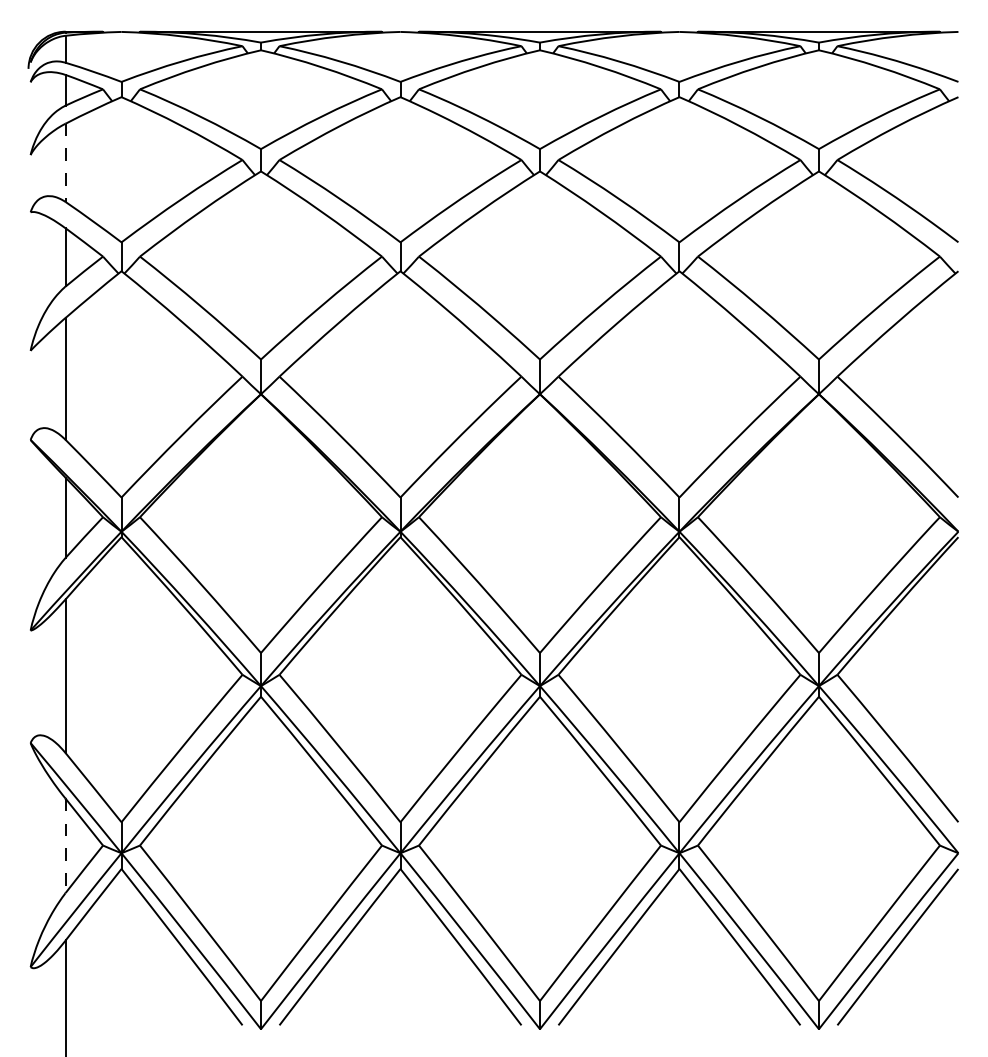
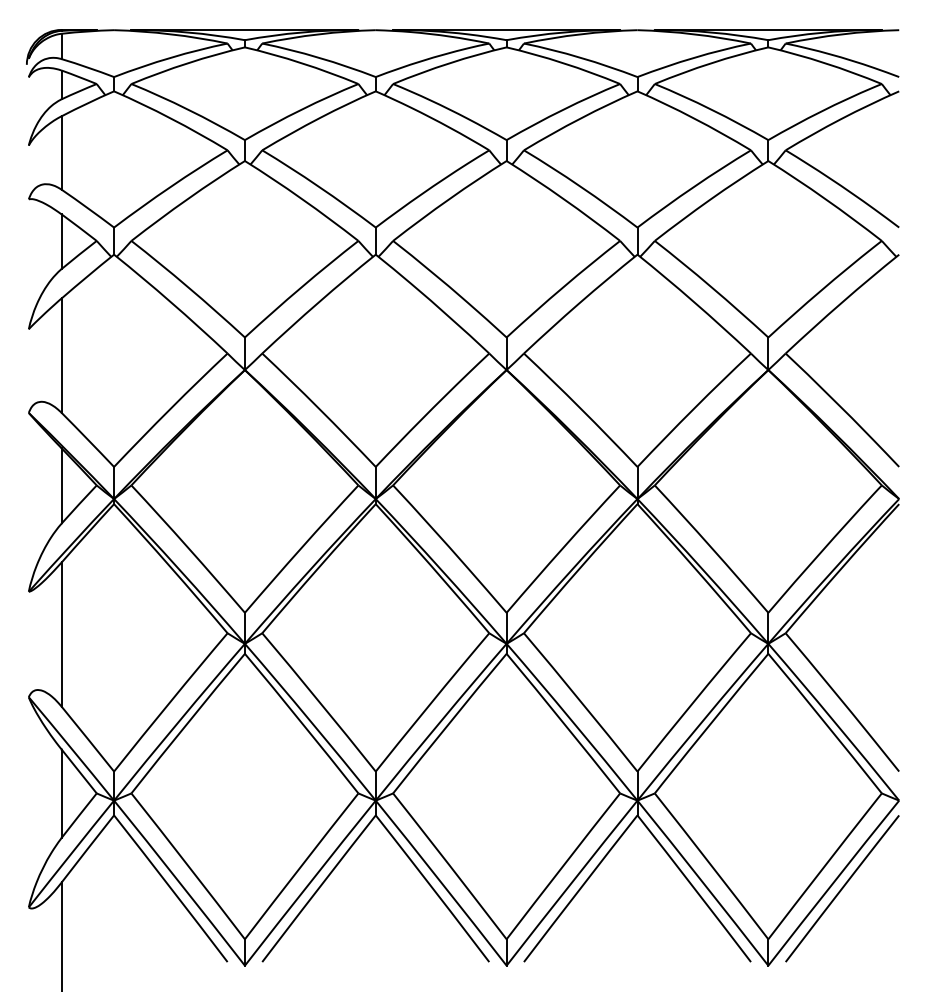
line: (65, 163) -> (61, 153), dashed -> solid
line: (65, 846) -> (61, 794), dashed -> solid

